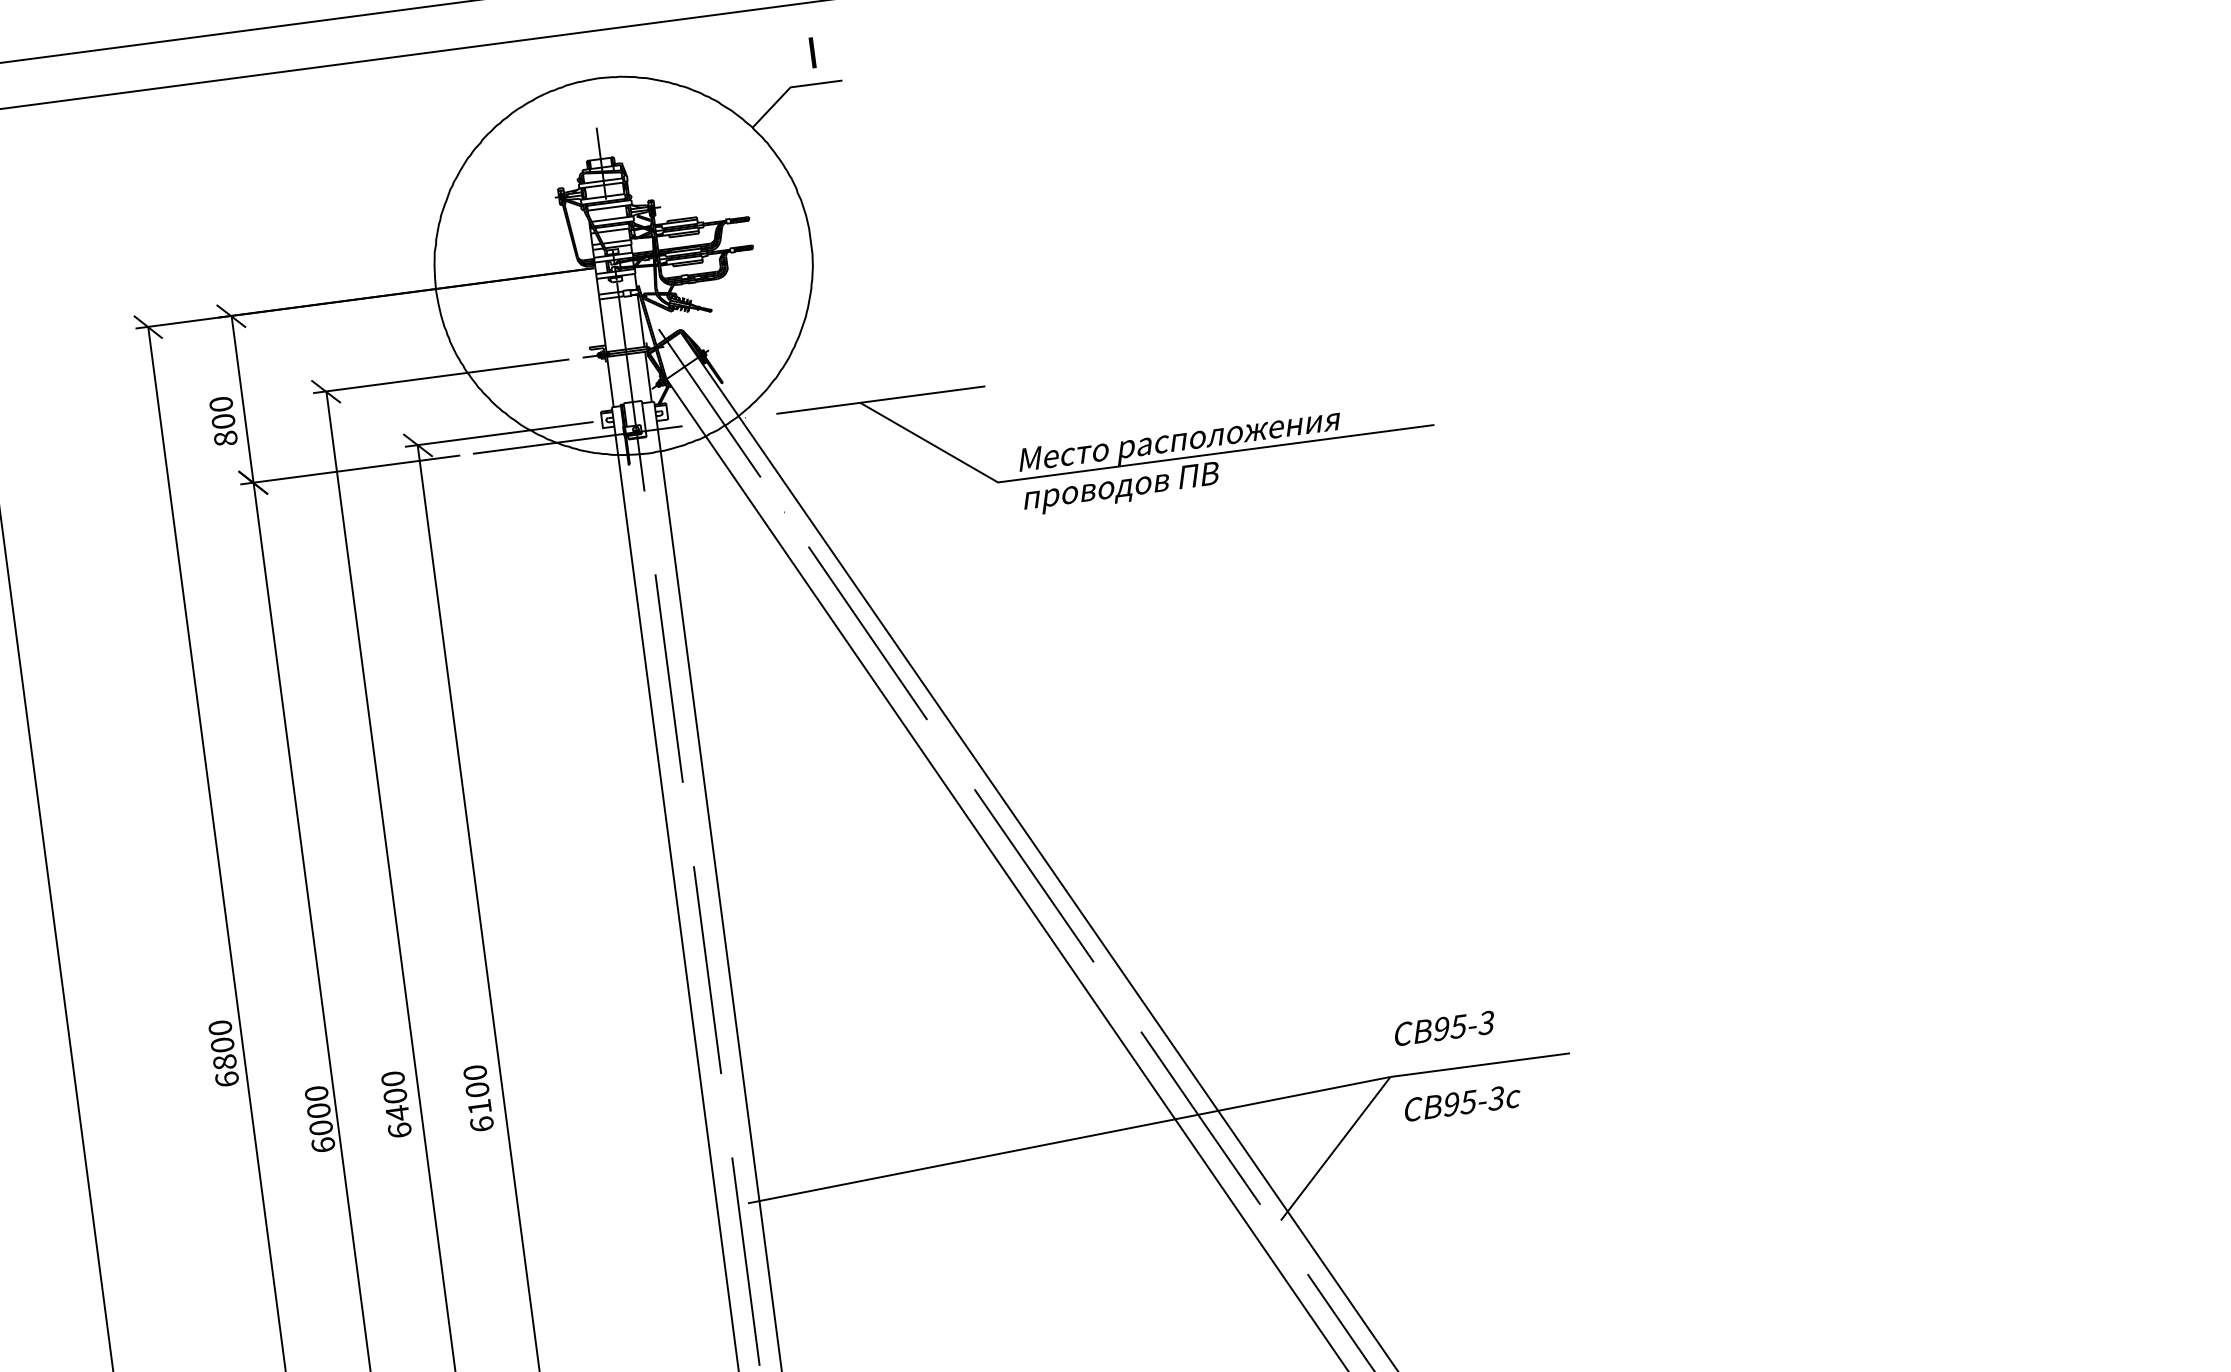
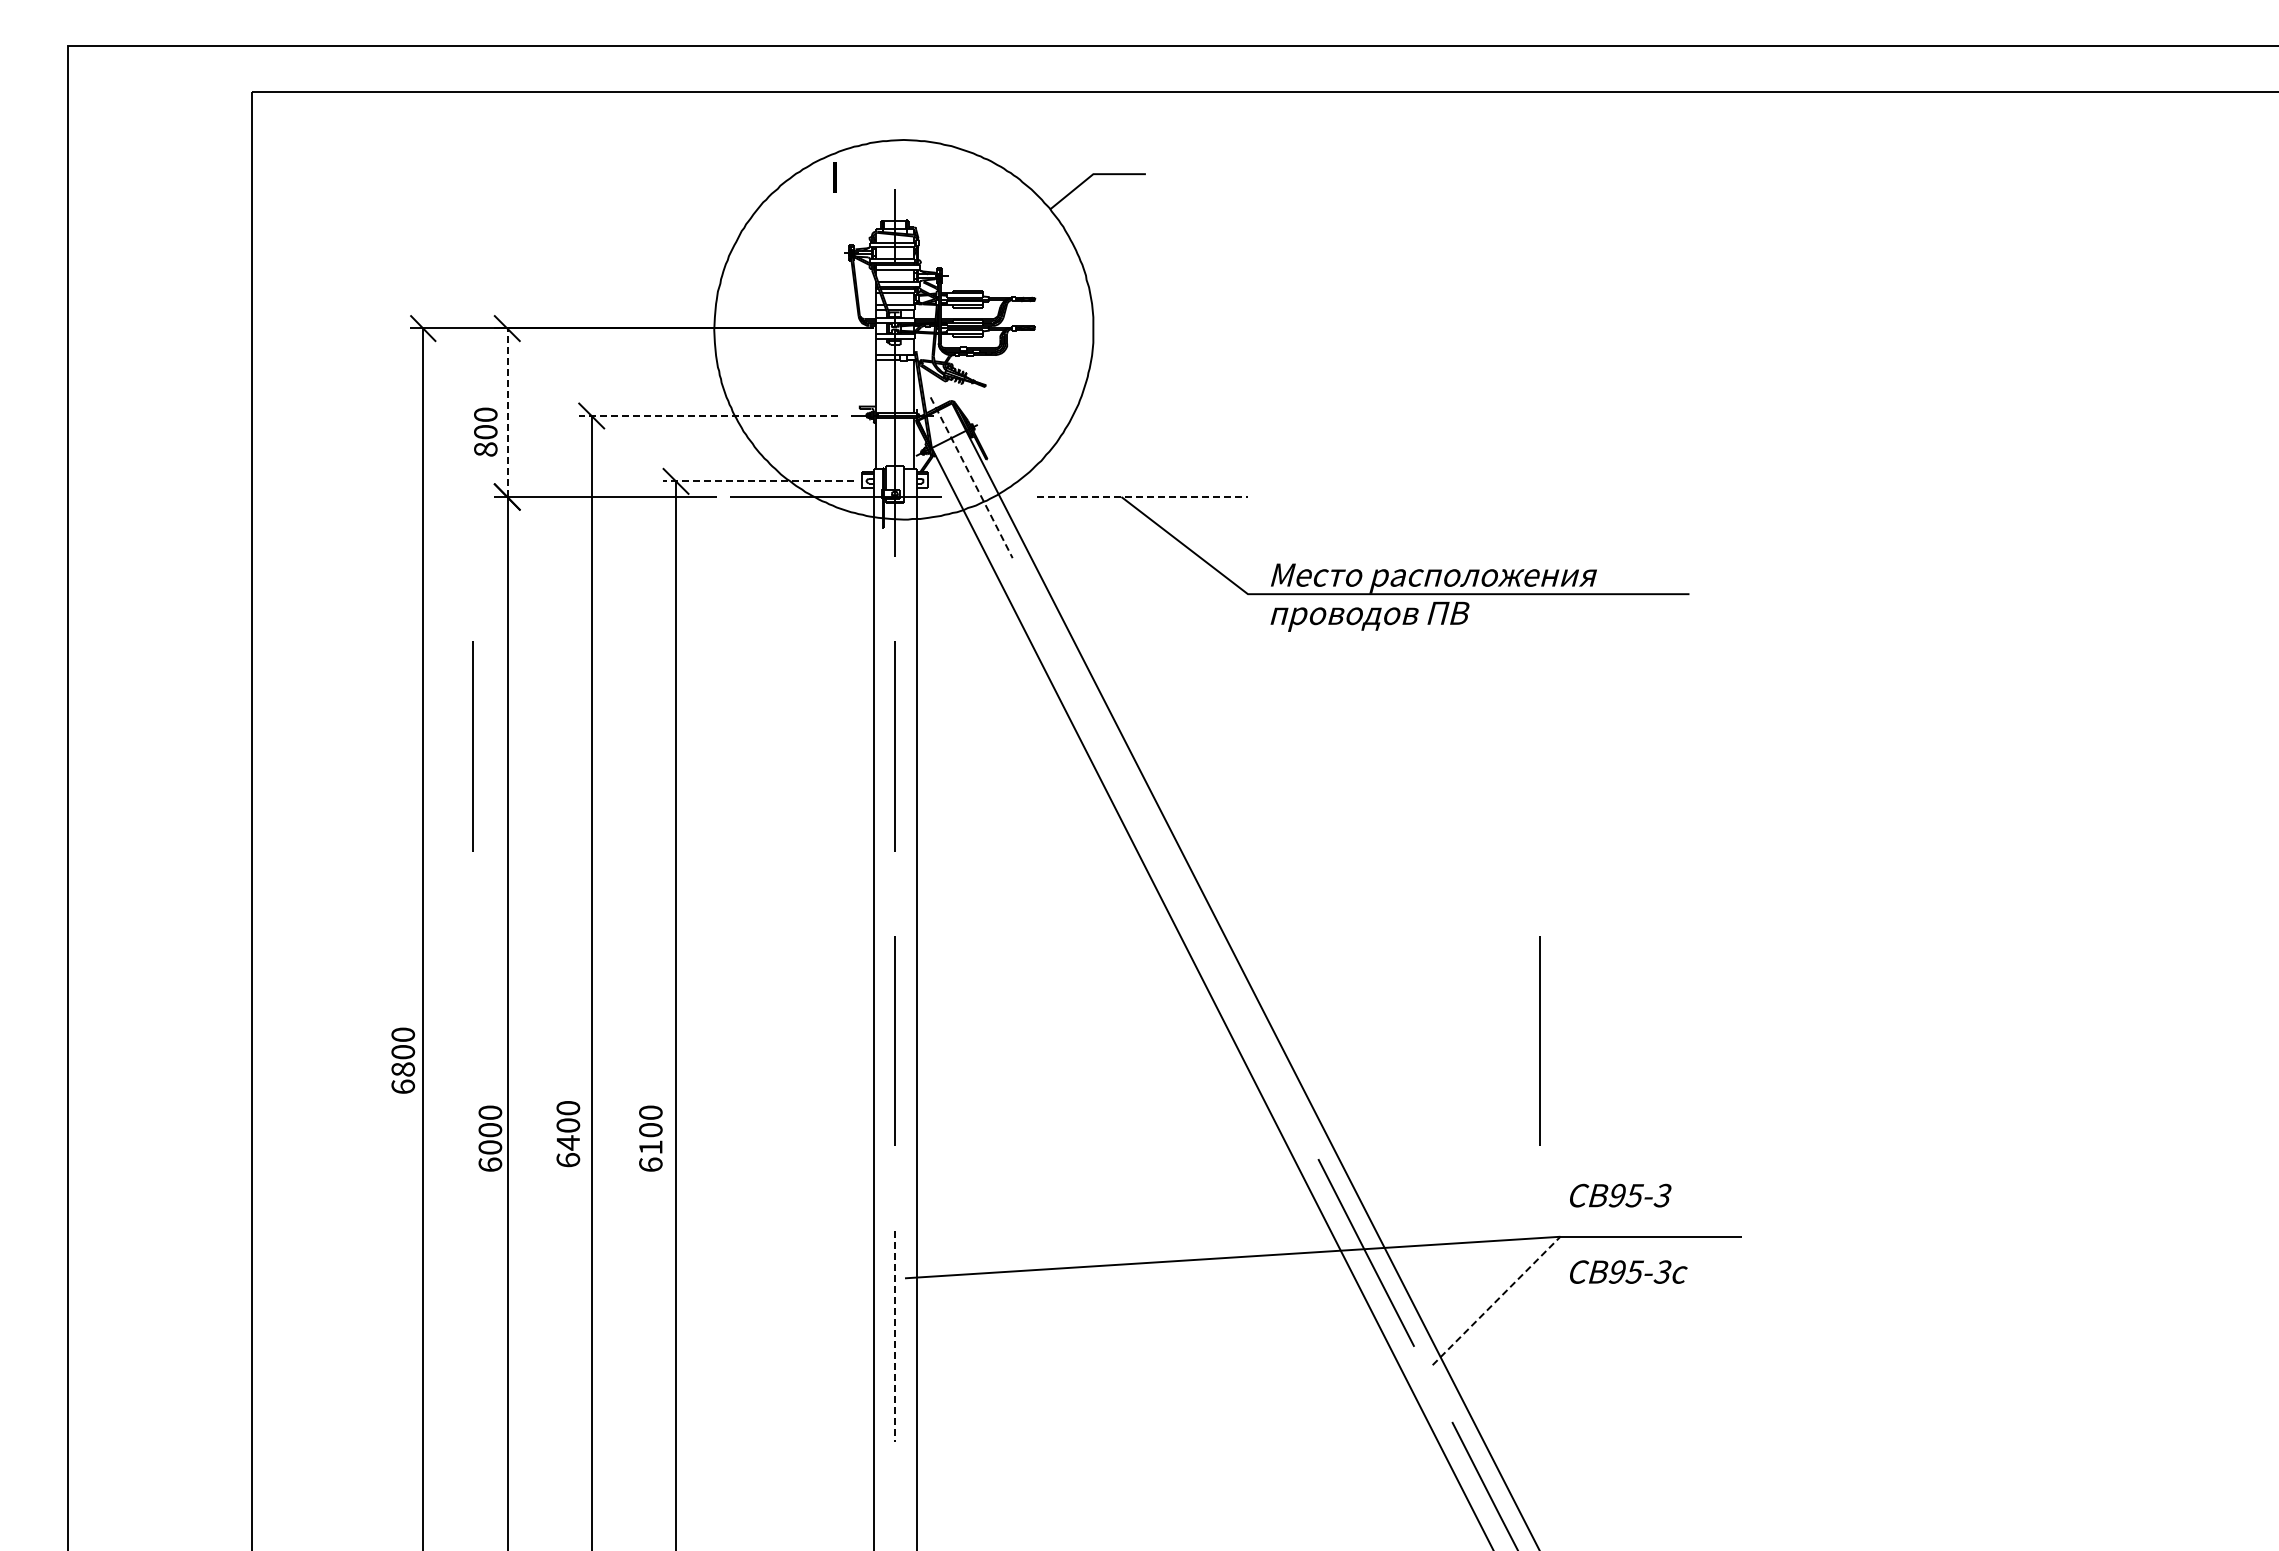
line: (812, 52) -> (834, 177), moved
line: (441, 376) -> (708, 415), solid -> dashed
line: (242, 399) -> (507, 412), solid -> dashed
line: (881, 399) -> (1142, 496), solid -> dashed
line: (709, 404) -> (971, 478), solid -> dashed
line: (498, 434) -> (757, 481), solid -> dashed
line: (867, 633) -> (1098, 727), removed
line: (251, 733) -> (472, 746), added
line: (1033, 876) -> (1231, 990), removed
line: (1344, 885) -> (1539, 1040), added
line: (1335, 1148) -> (1496, 1300), solid -> dashed
line: (746, 1262) -> (895, 1336), solid -> dashed

